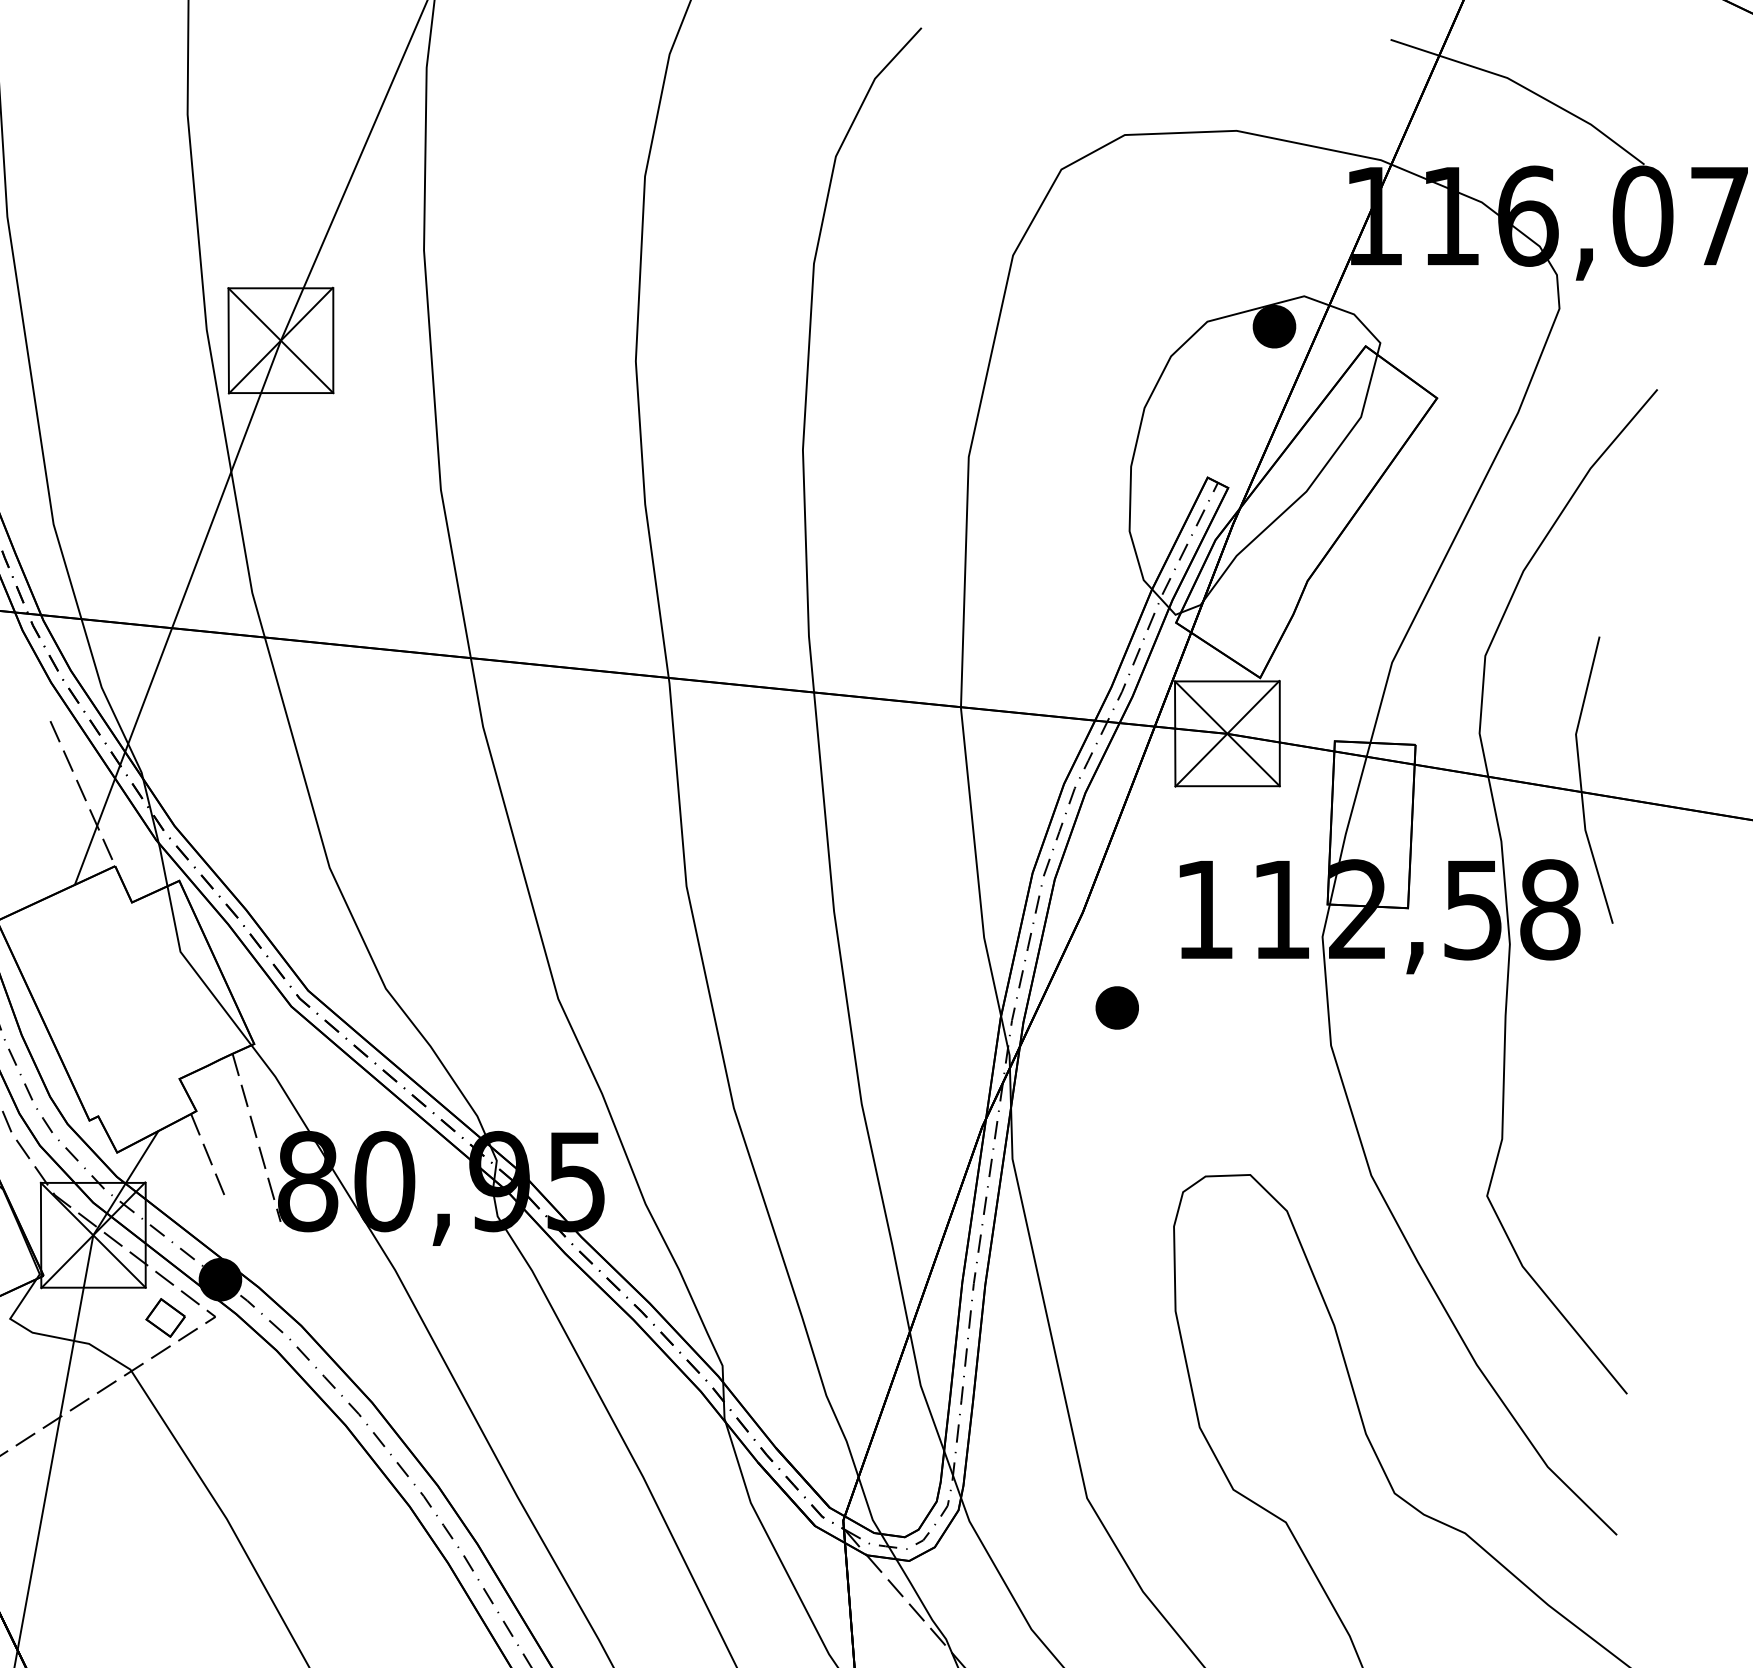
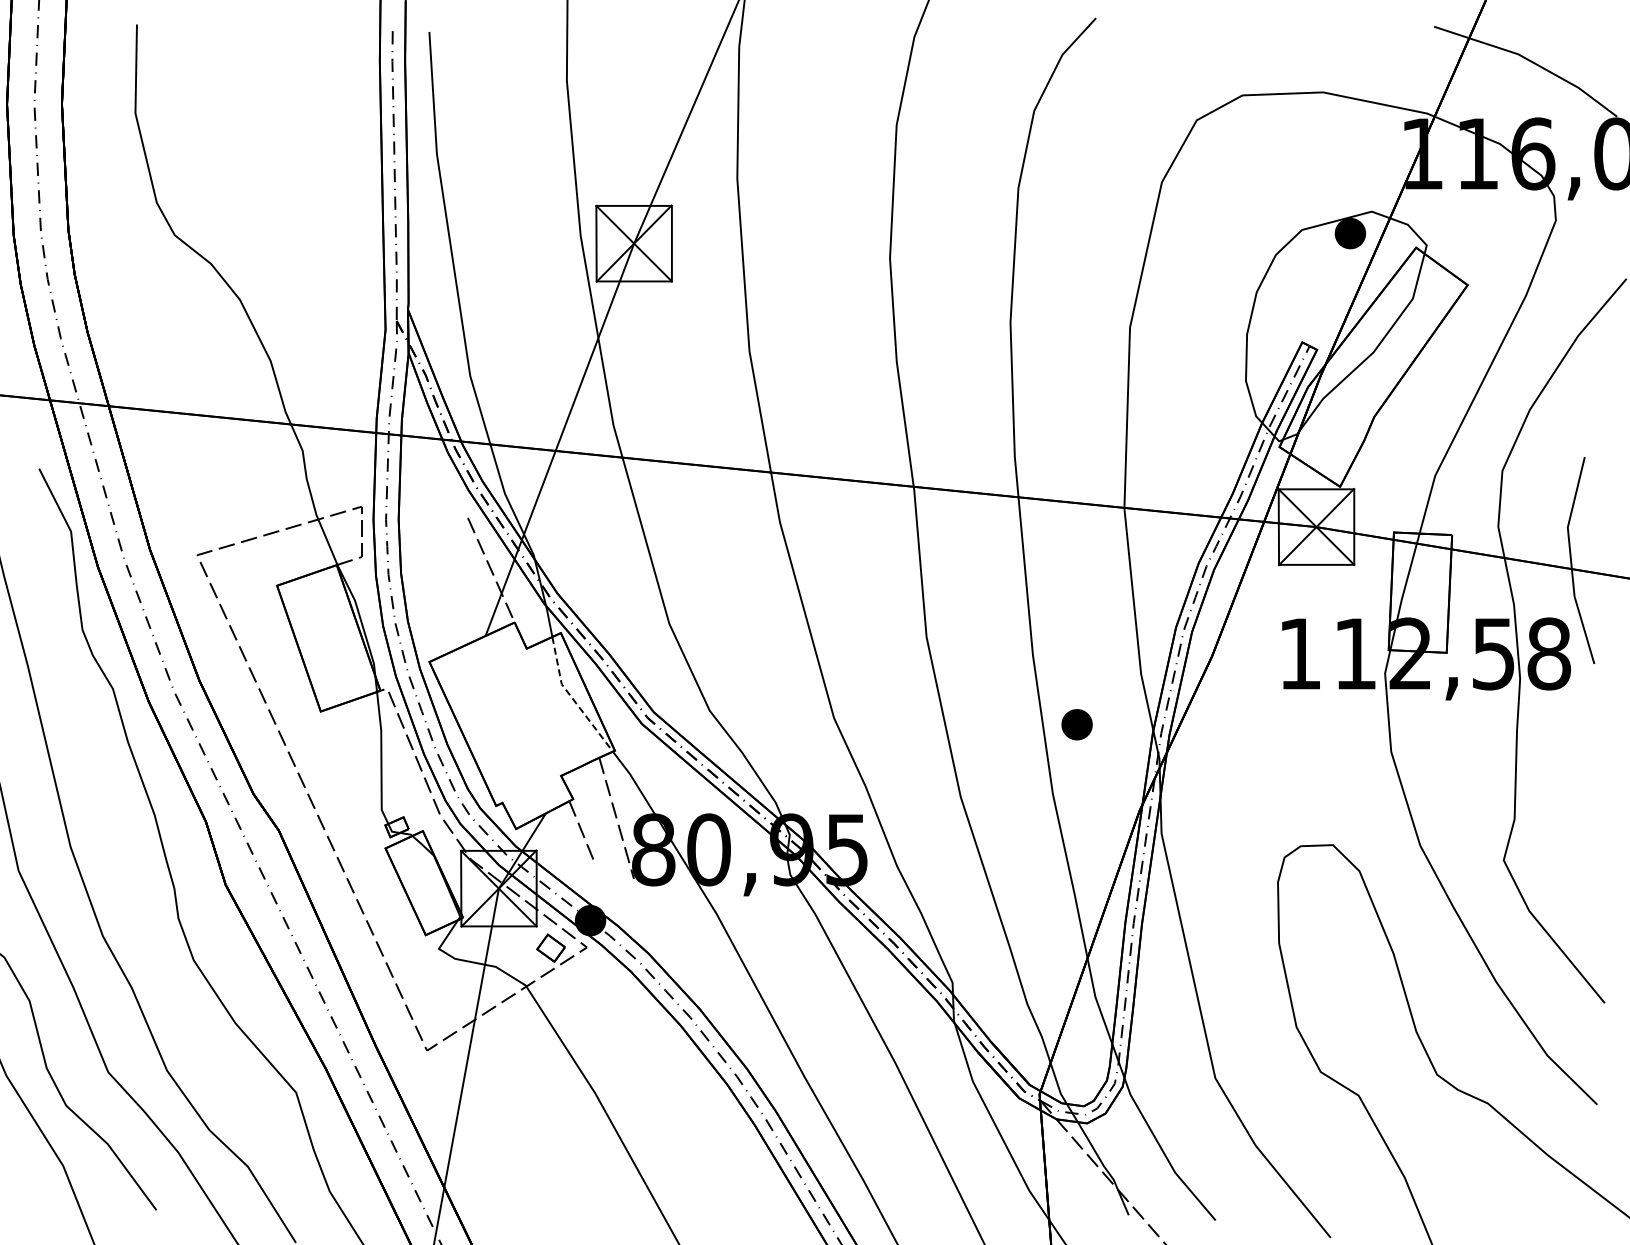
line: (195, 971) -> (572, 698), solid -> dashed
part: (1116, 1007) -> (1076, 724), moved

